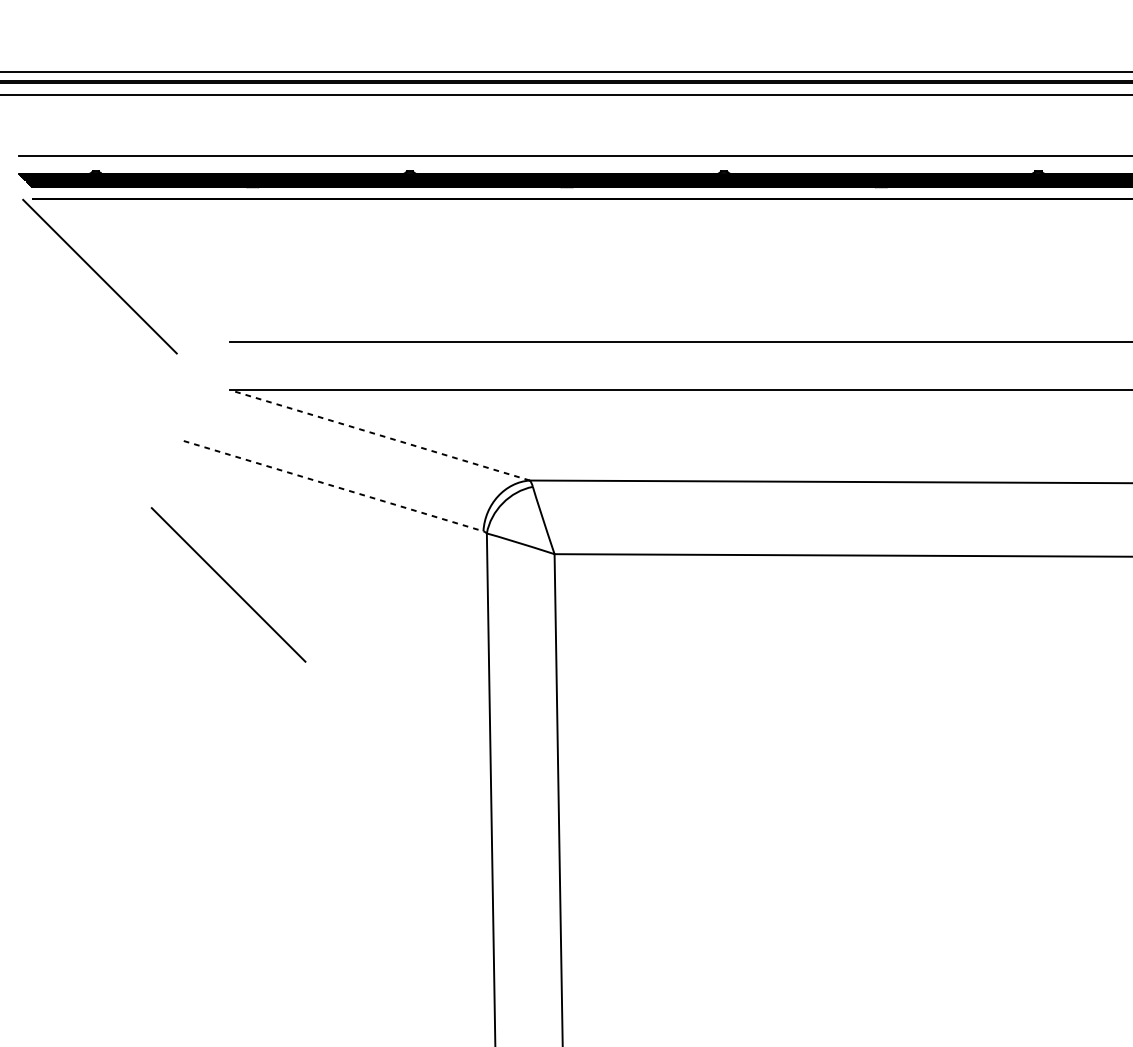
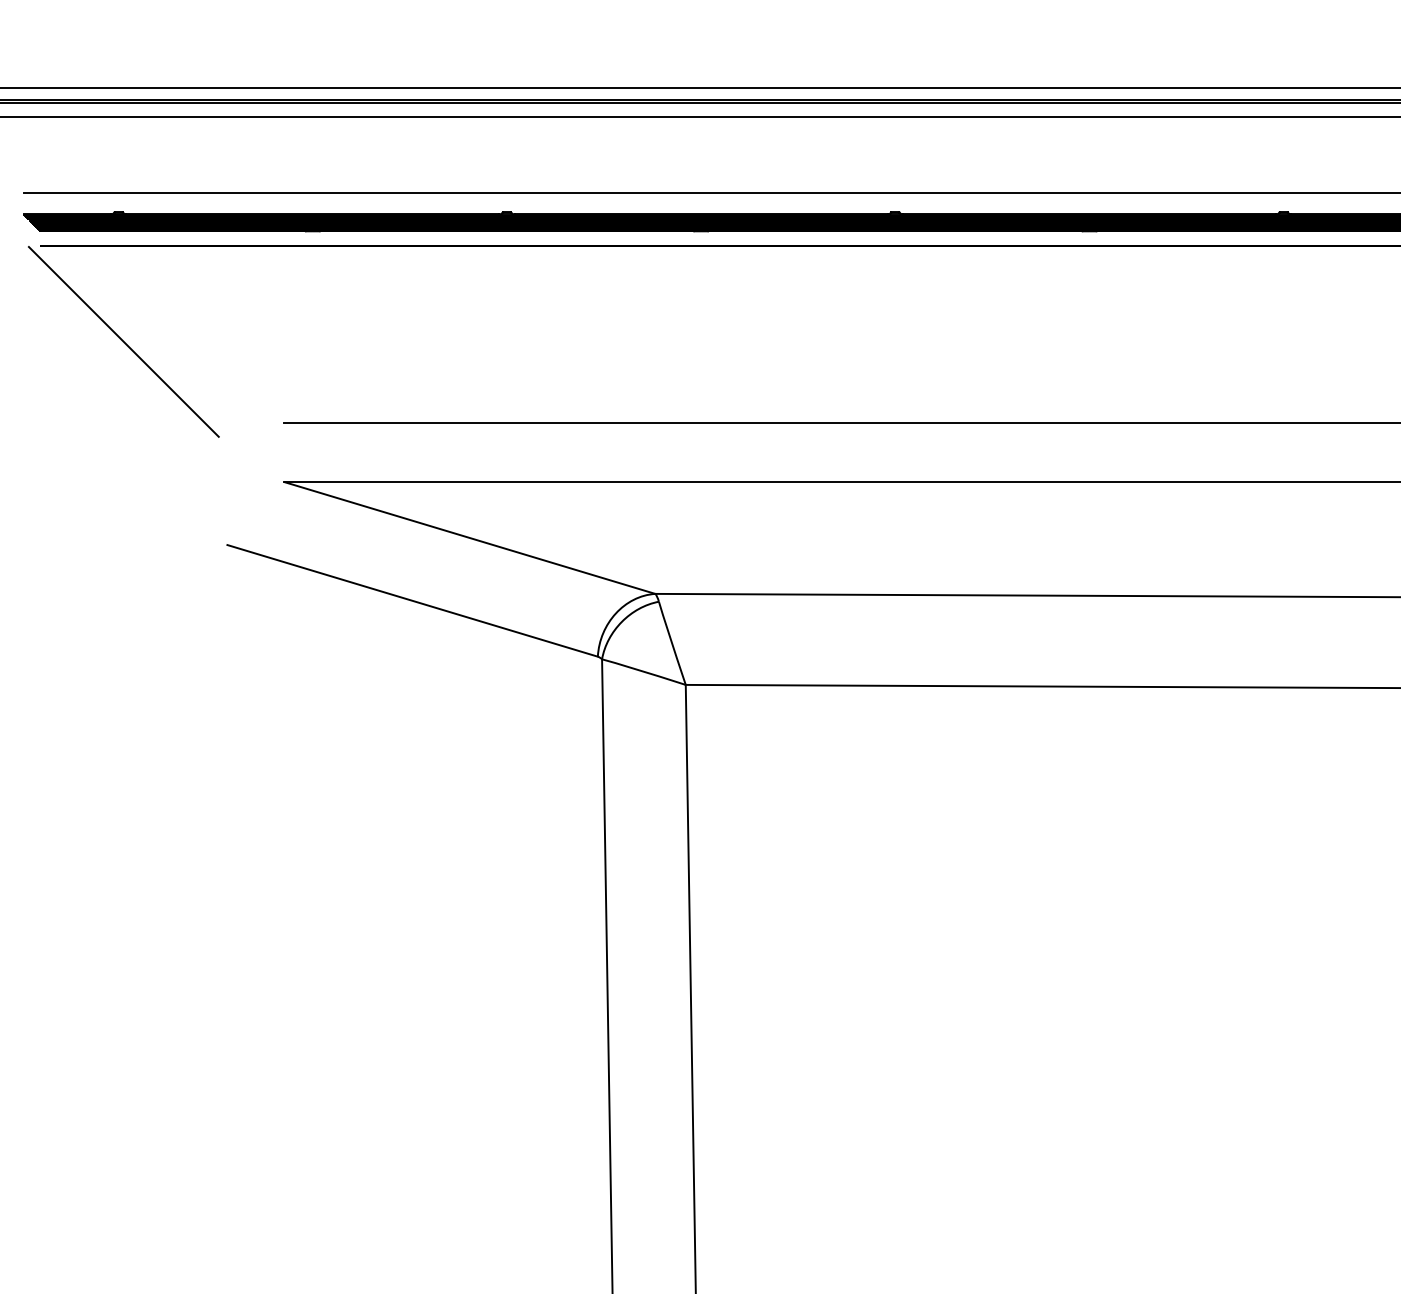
line: (379, 434) -> (469, 537), dashed -> solid
line: (334, 486) -> (413, 601), dashed -> solid
line: (228, 584) -> (282, 722), removed

